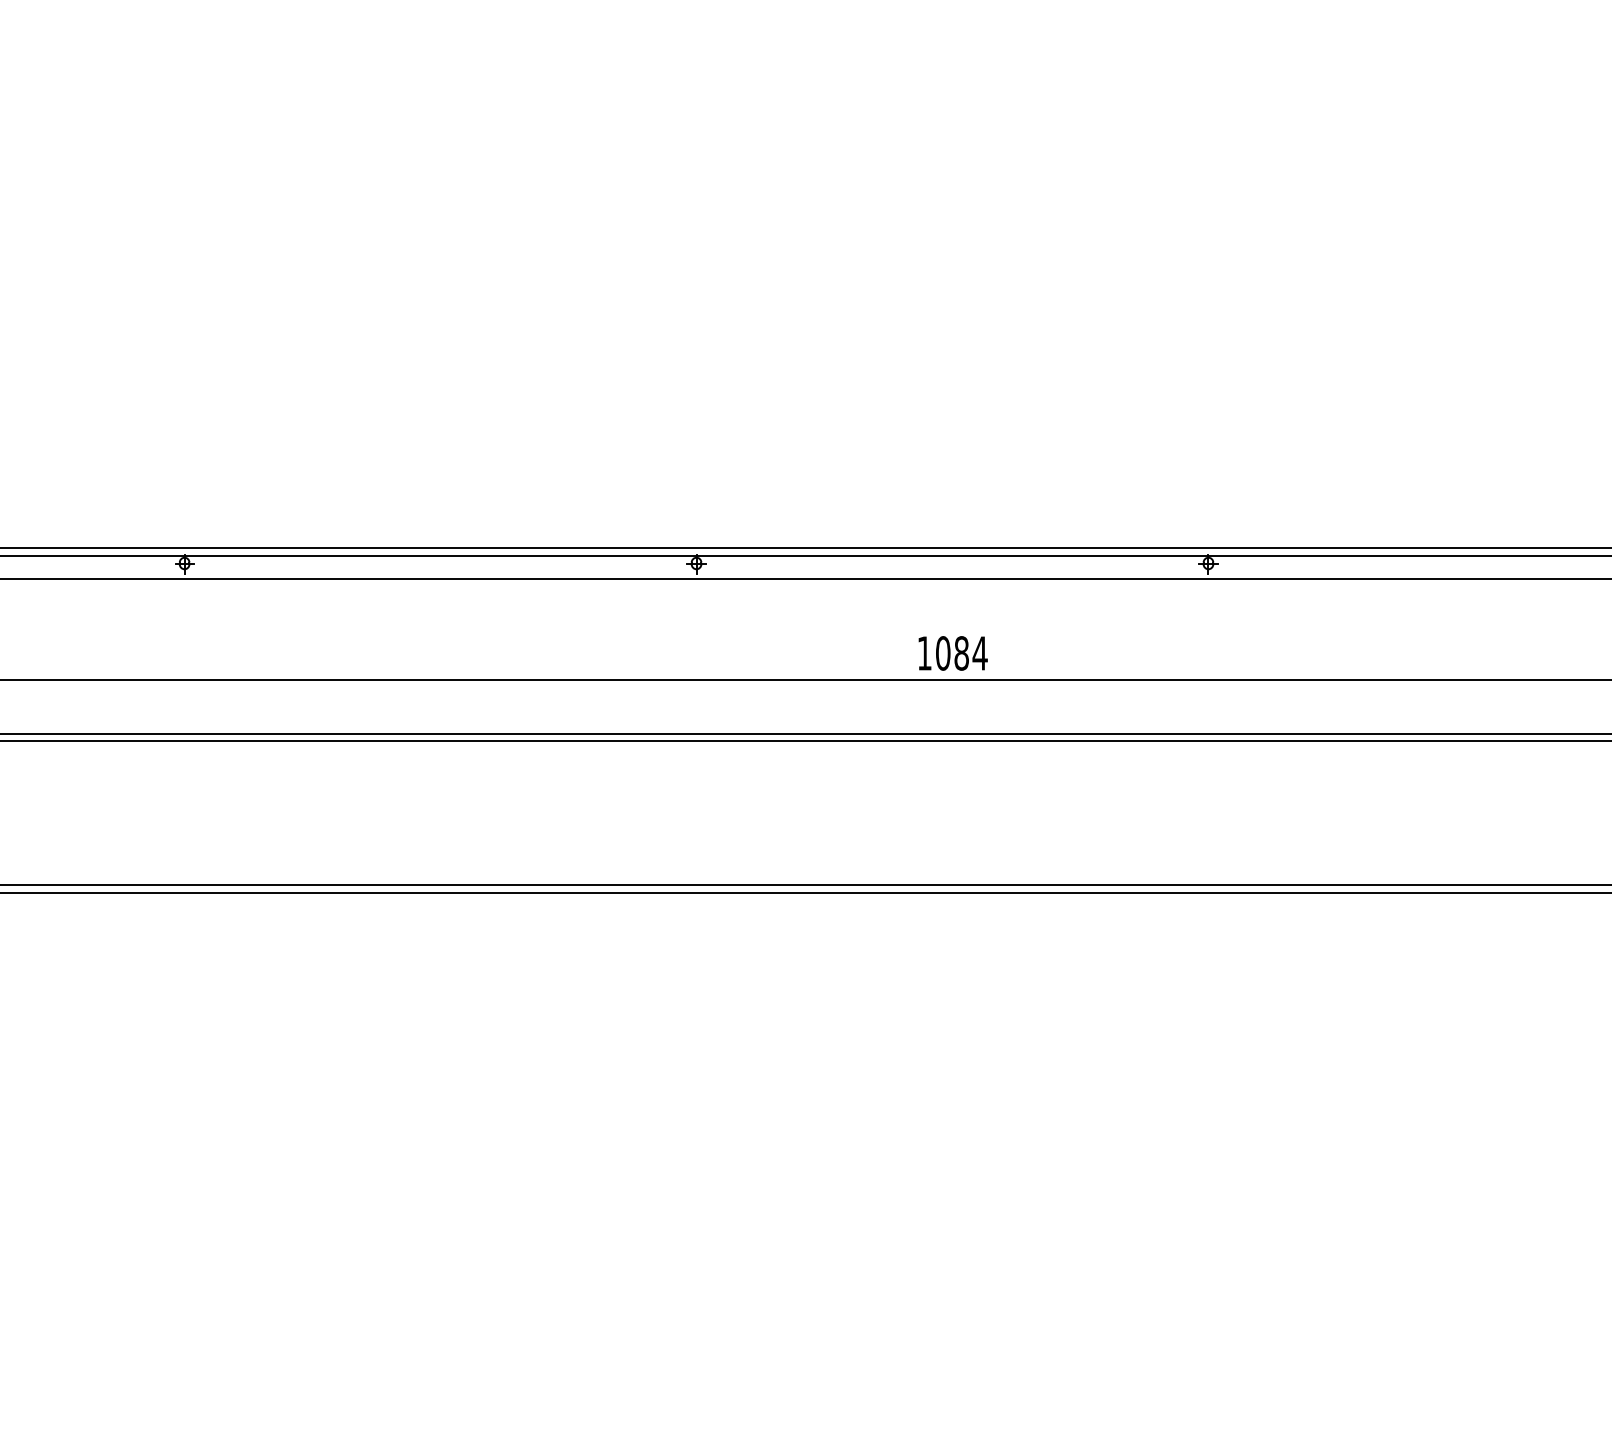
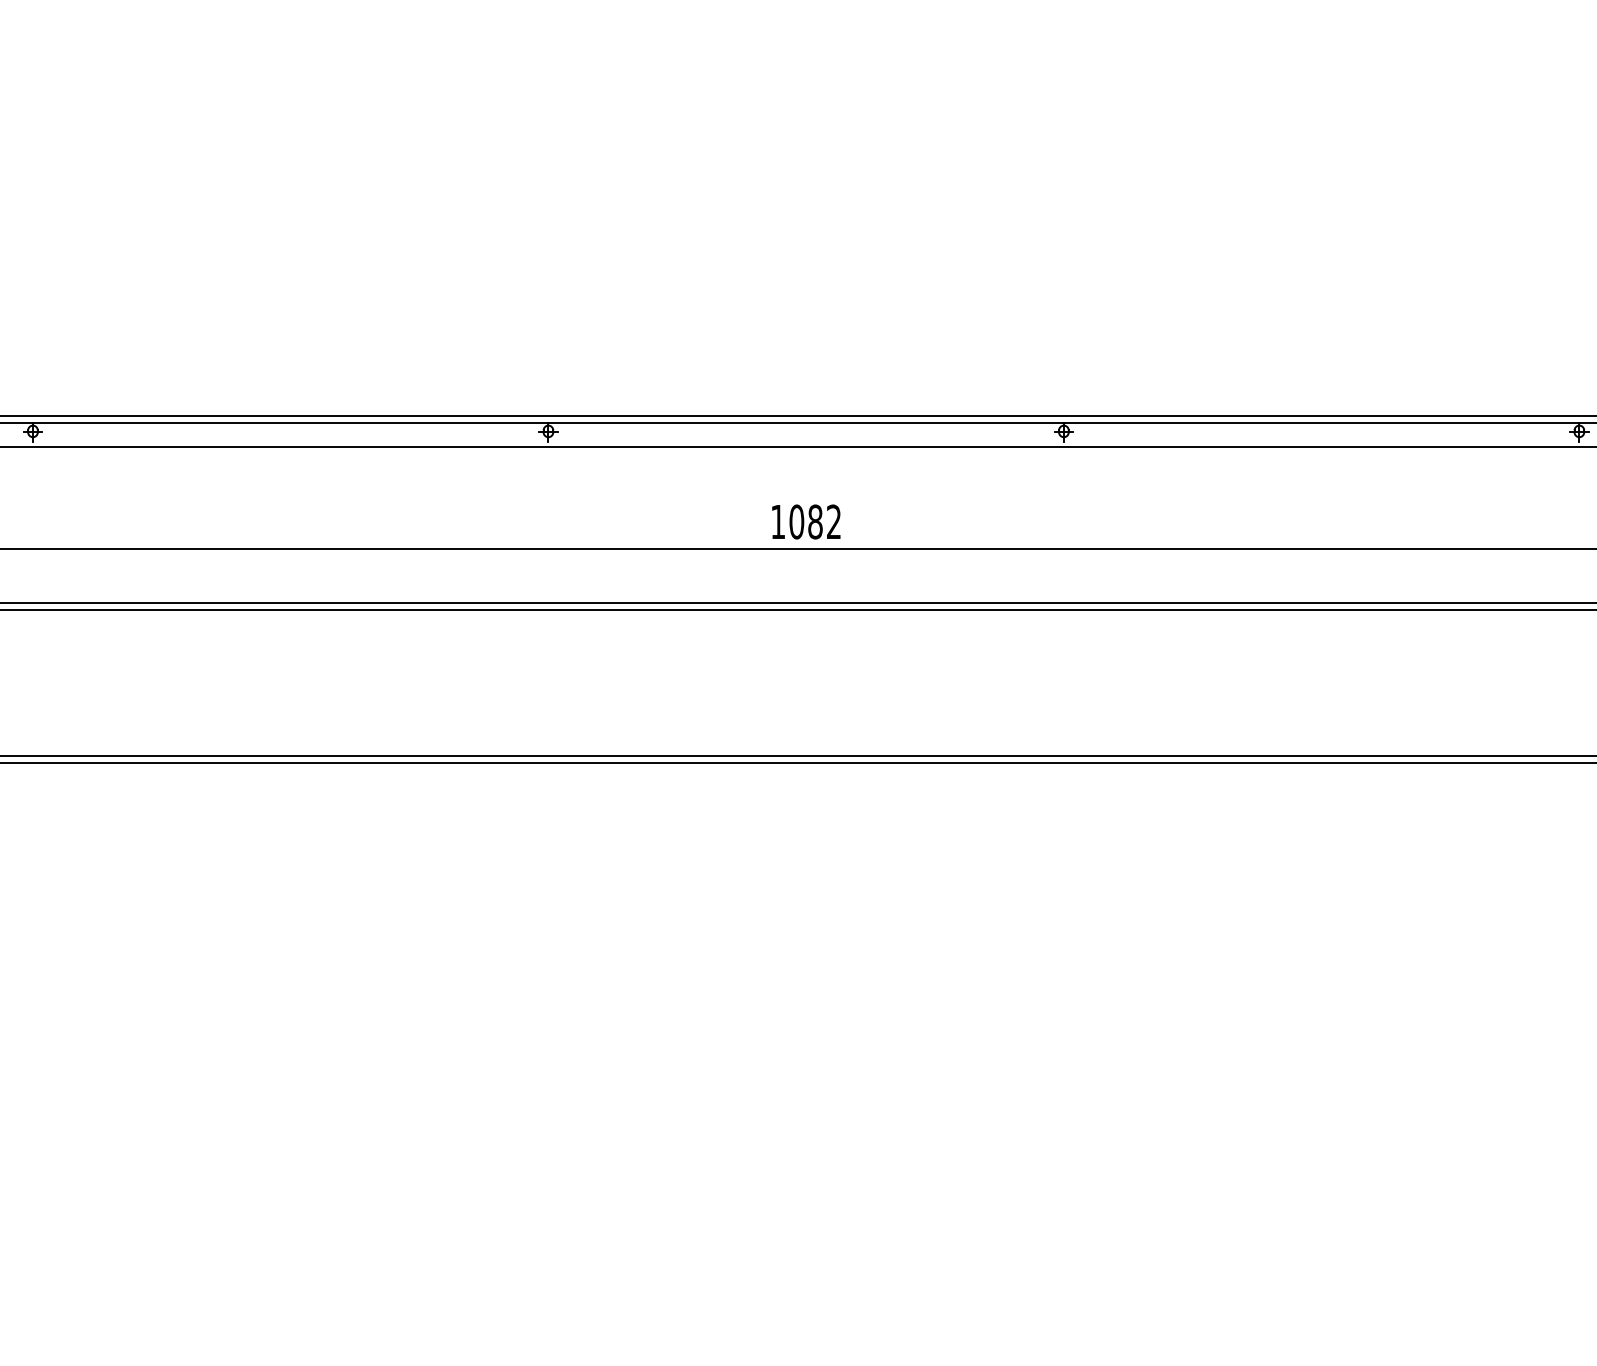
text: (979, 653) -> (833, 522), 1084 -> 1082

